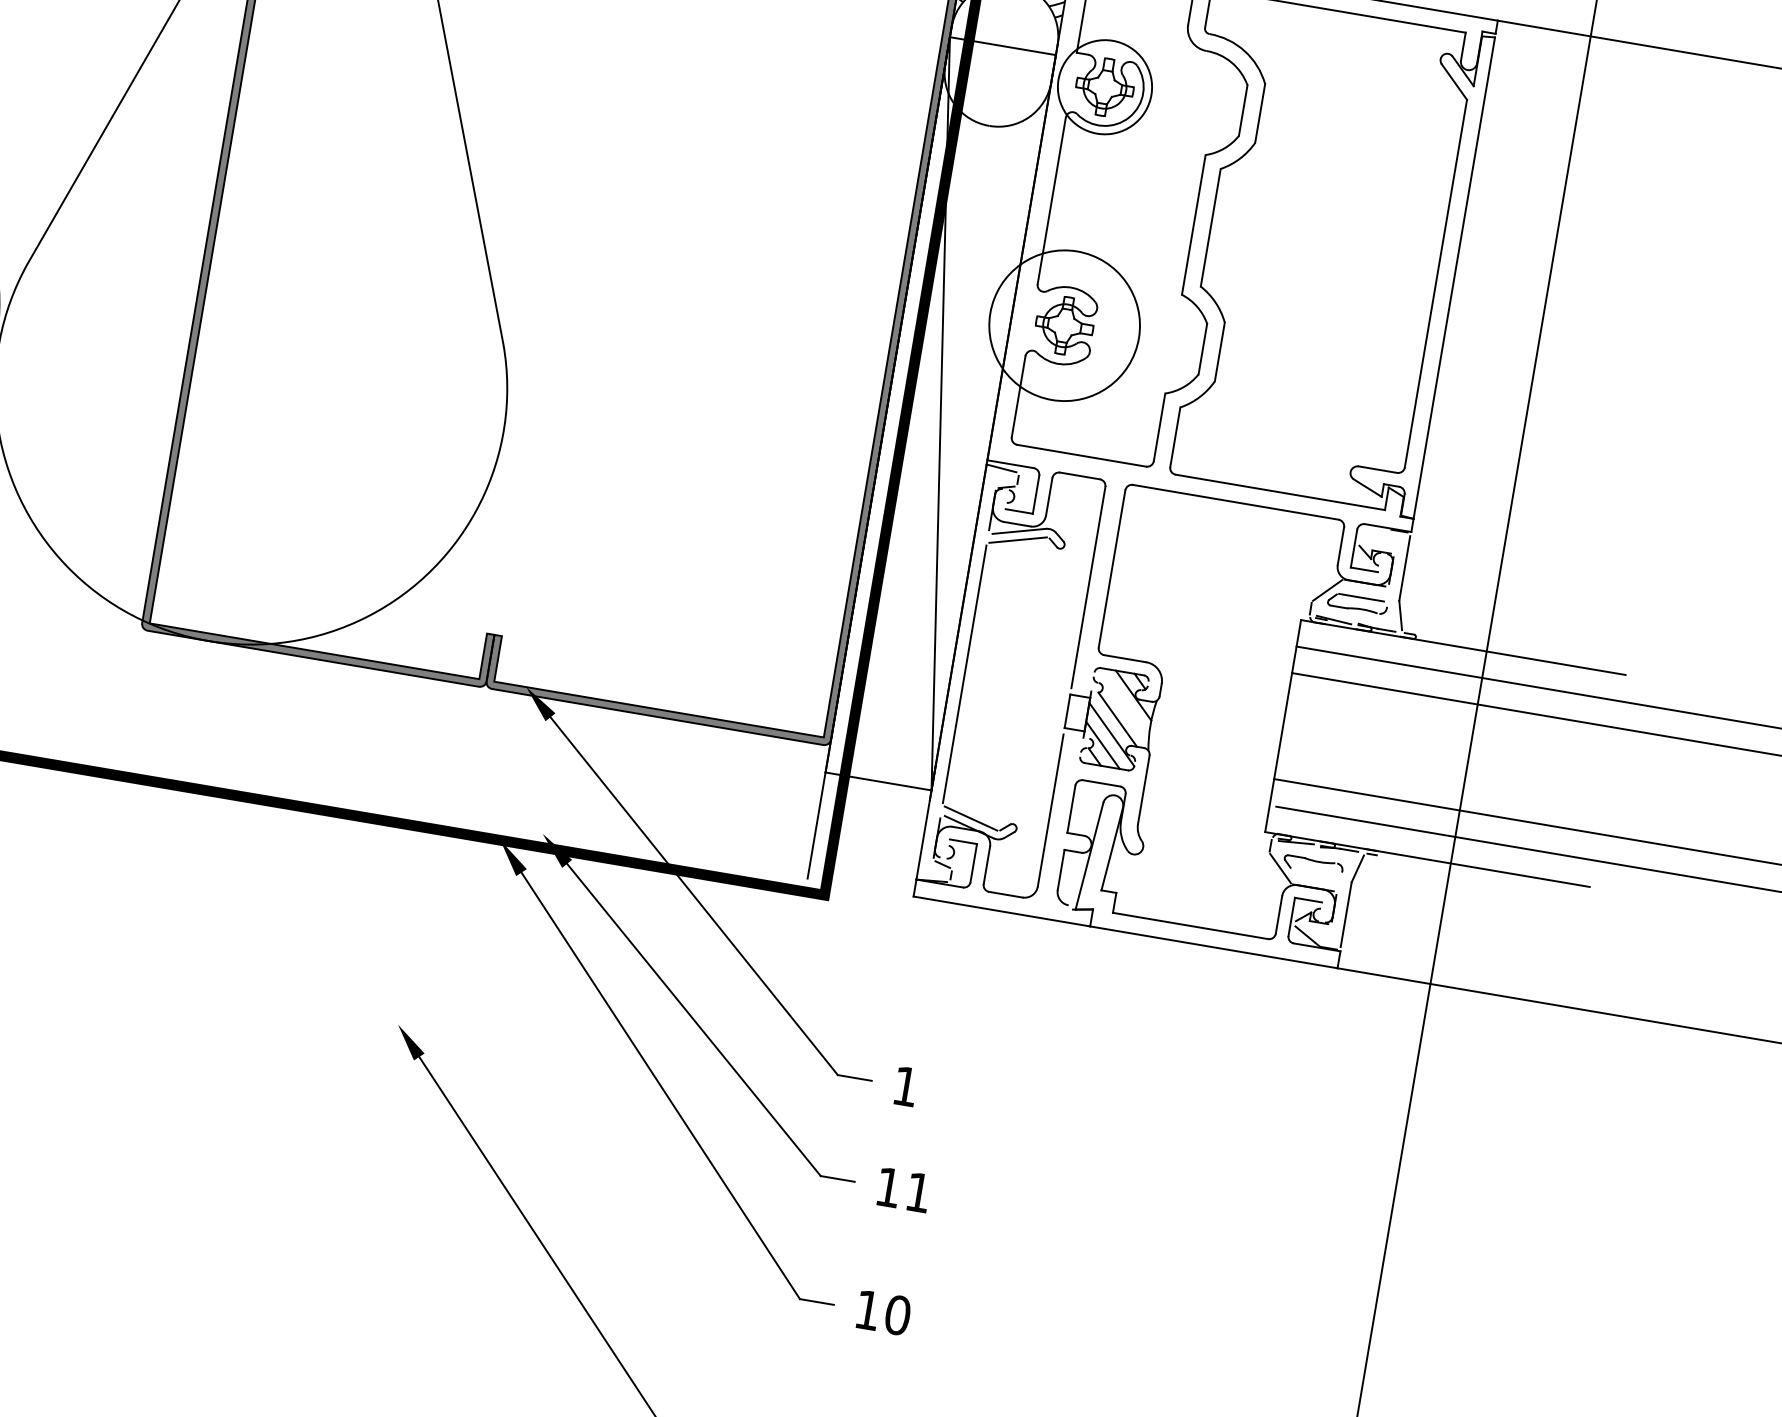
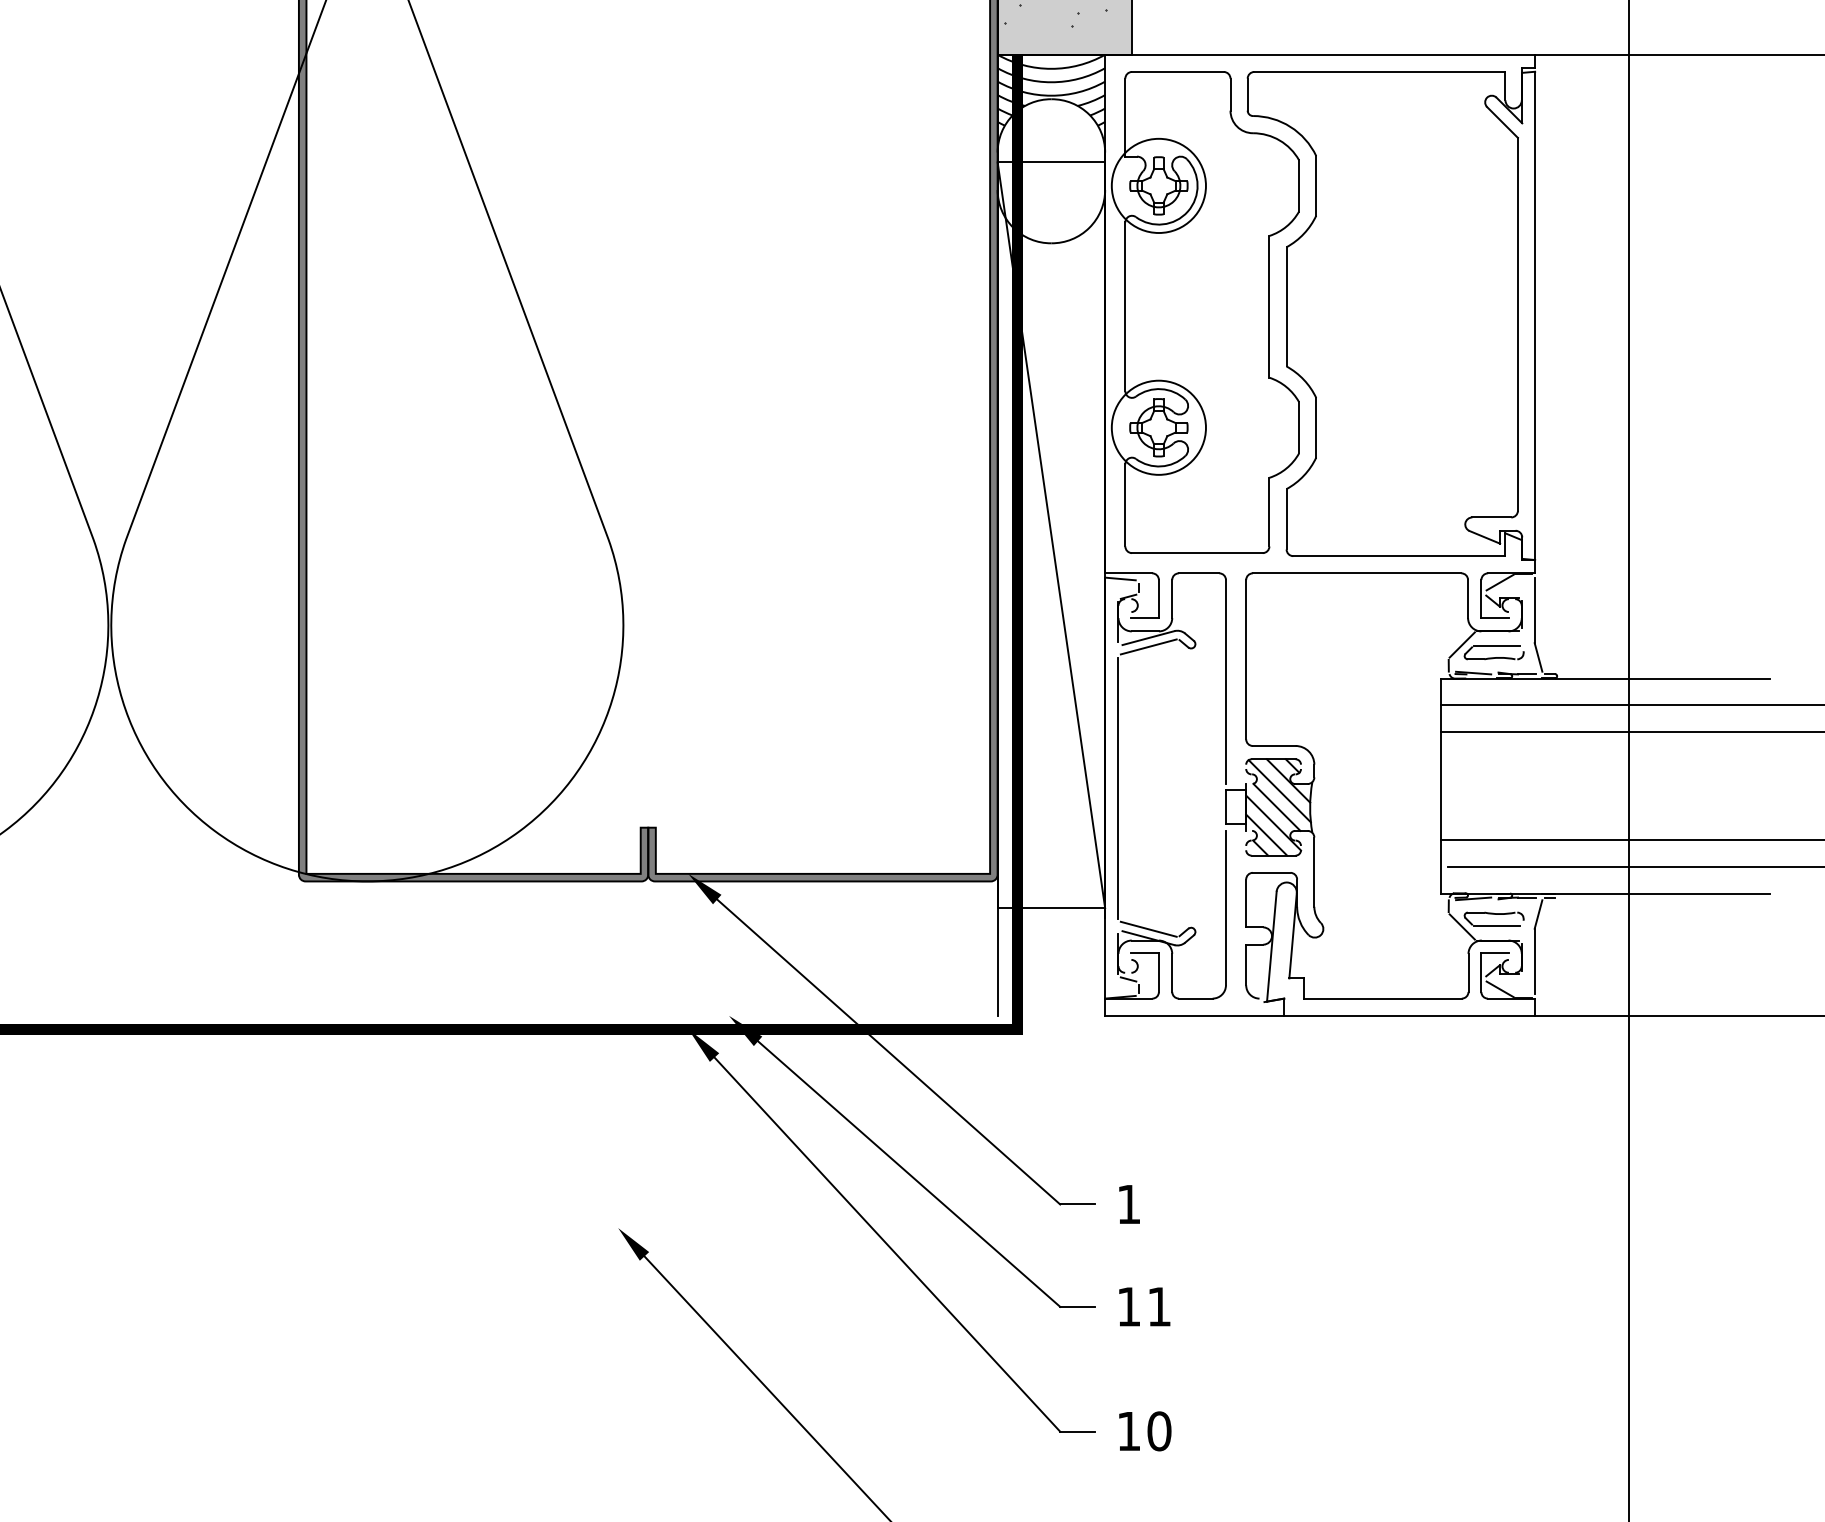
circle: (1064, 325) -> (1158, 427), size x0.62
line: (1374, 535) -> (1499, 582), added
line: (1122, 704) -> (1279, 791), added
line: (1314, 872) -> (1496, 925), added

